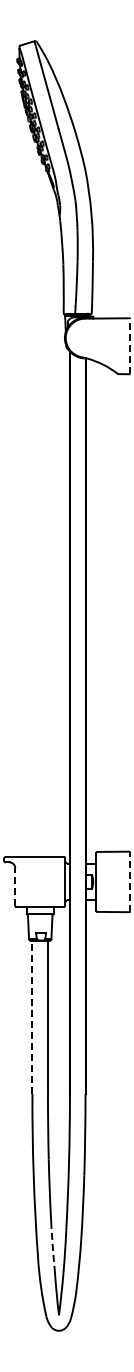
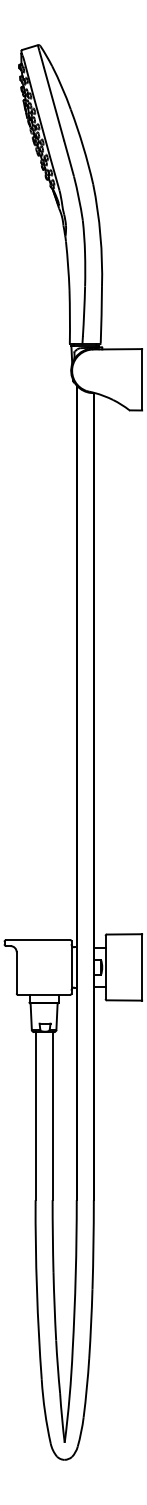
line: (129, 346) -> (142, 380), dashed -> solid
line: (129, 881) -> (142, 966), dashed -> solid
line: (15, 886) -> (17, 972), dashed -> solid
line: (32, 1017) -> (35, 1116), dashed -> solid
arc: (52, 1245) -> (57, 1366), dashed -> solid

